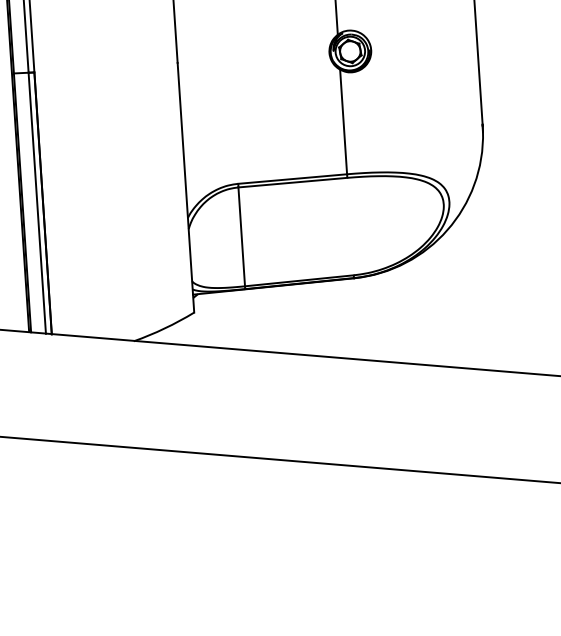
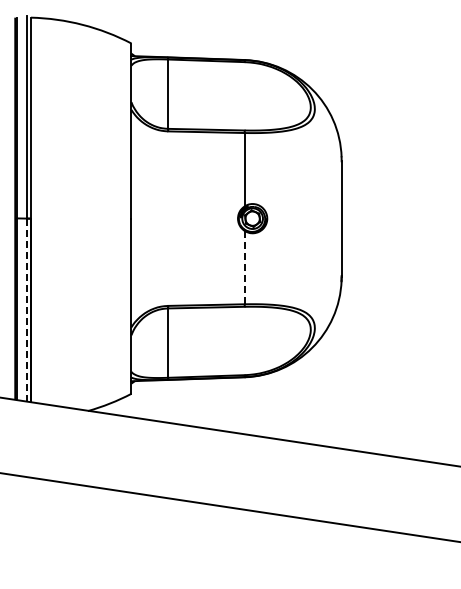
line: (343, 121) -> (244, 267), solid -> dashed
line: (36, 203) -> (26, 310), solid -> dashed

